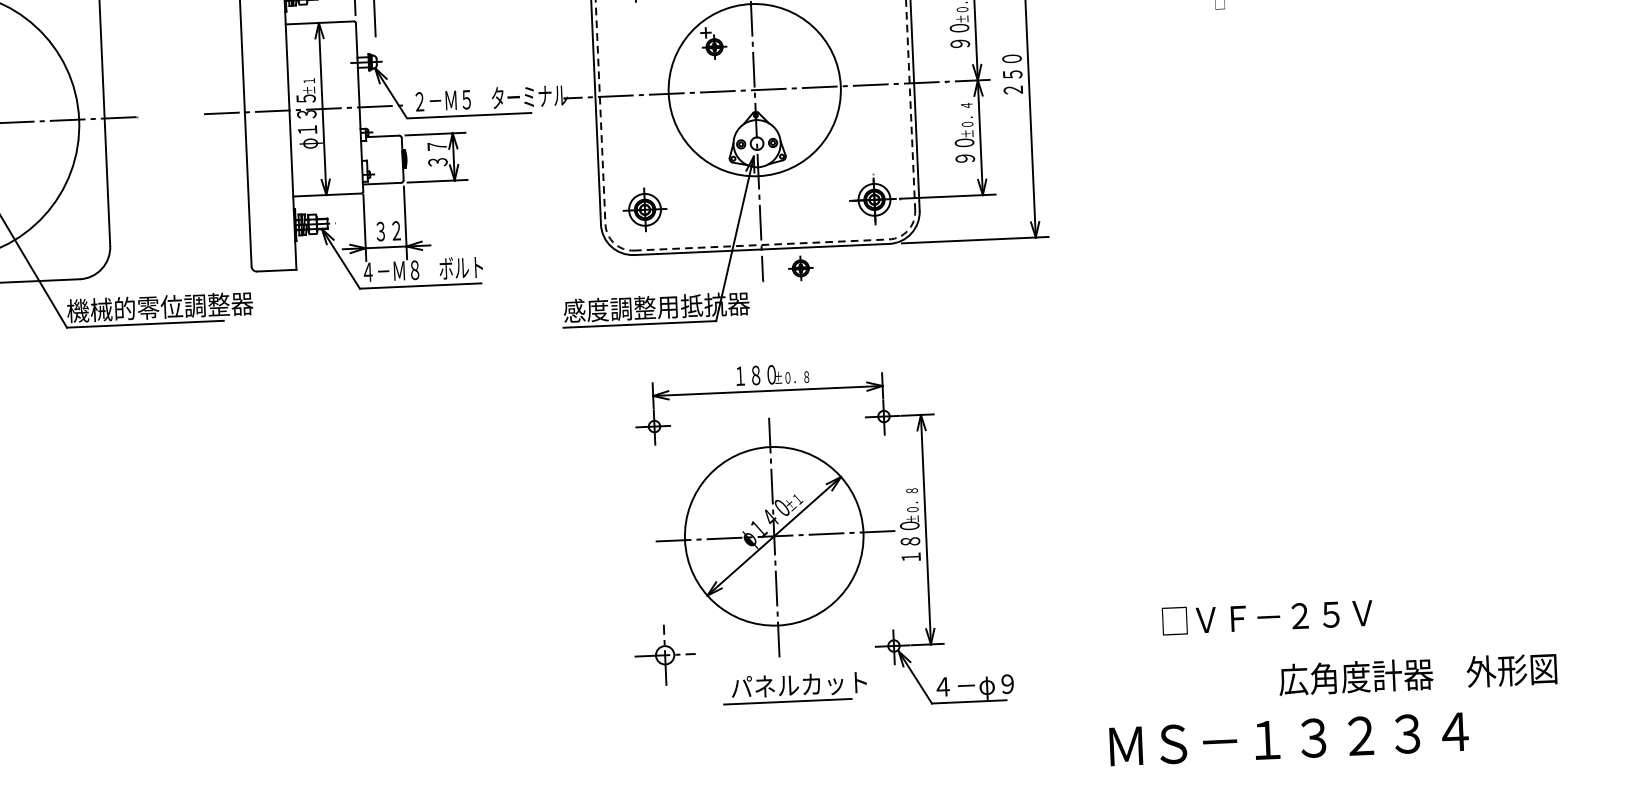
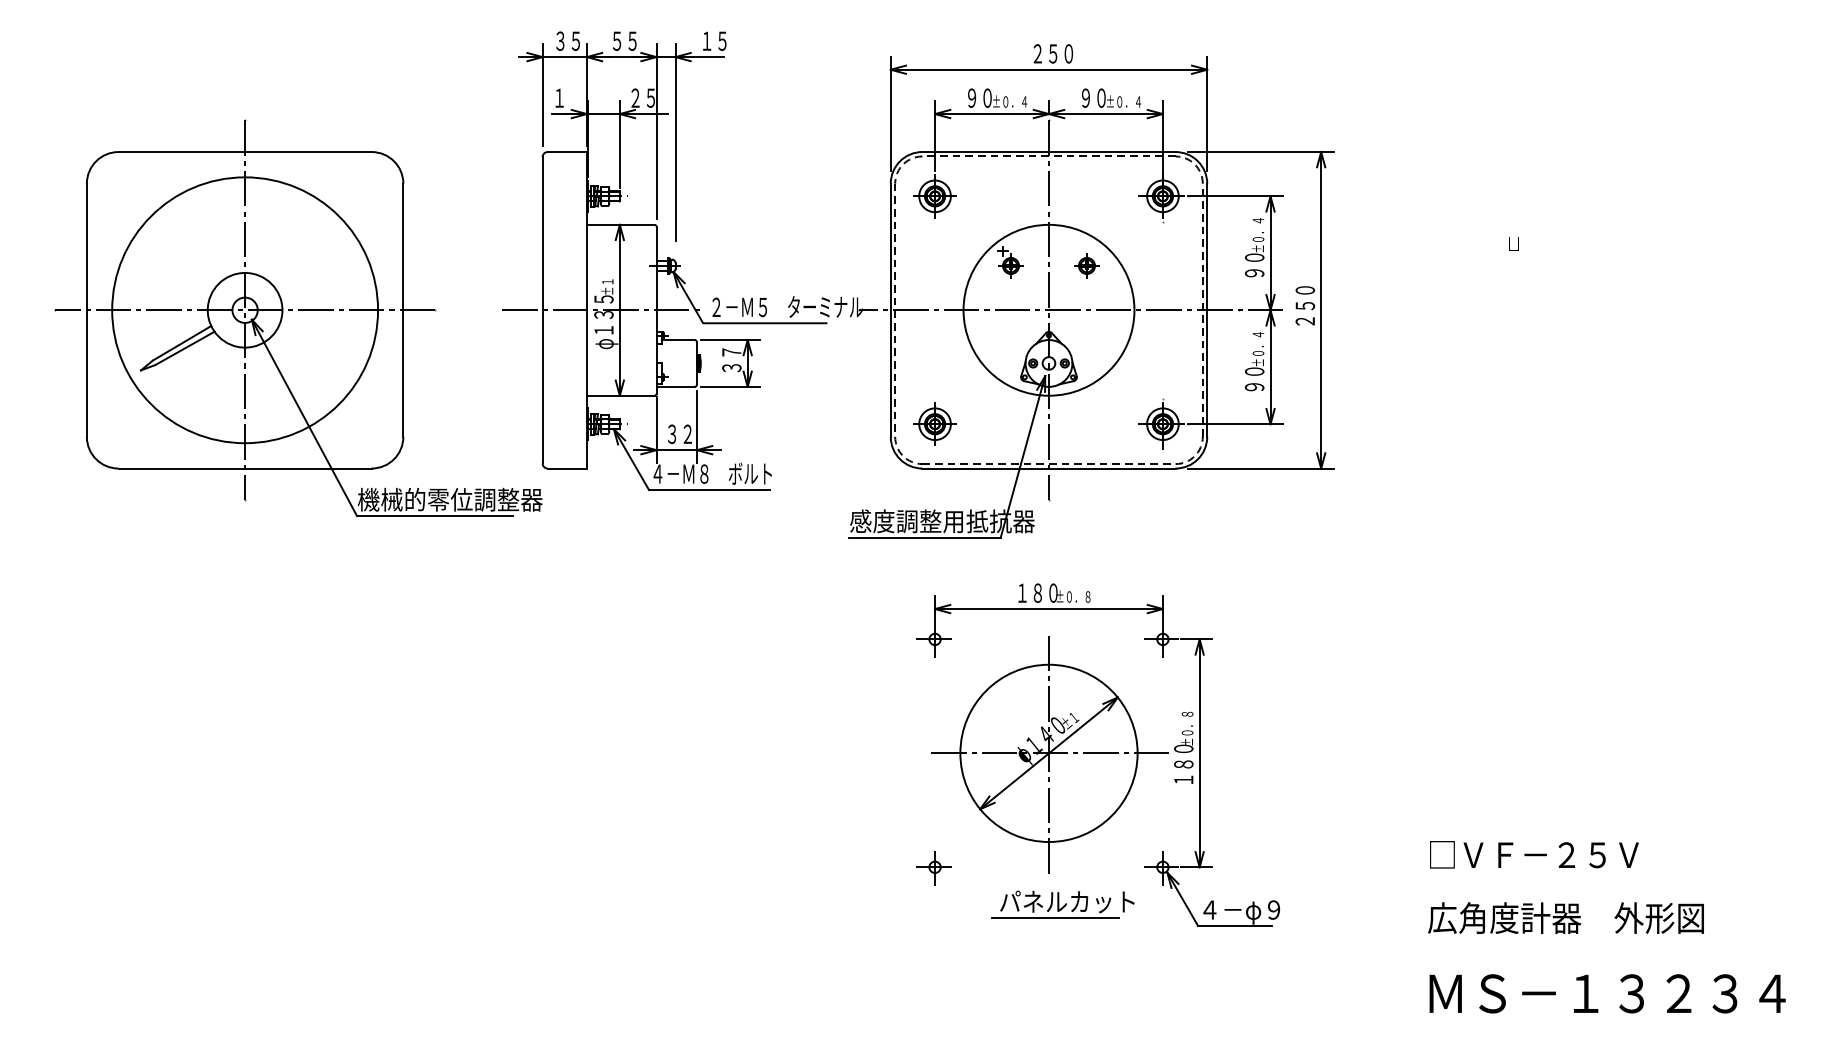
part: (800, 267) -> (1086, 265), moved
part: (663, 657) -> (933, 868), size x0.62
text: (1417, 673) -> (1565, 917), moved
text: (1289, 738) -> (1607, 993), moved

